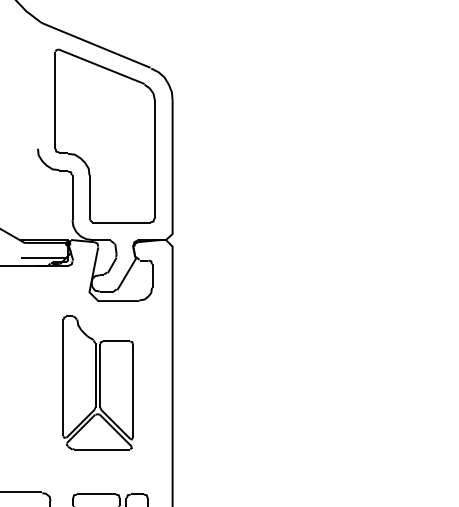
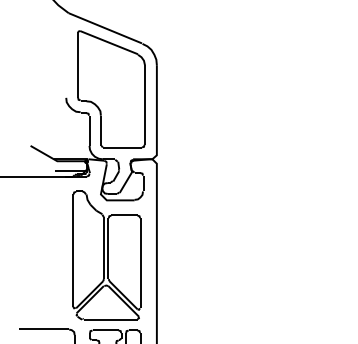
part: (97, 382) -> (106, 255), size x1.43

